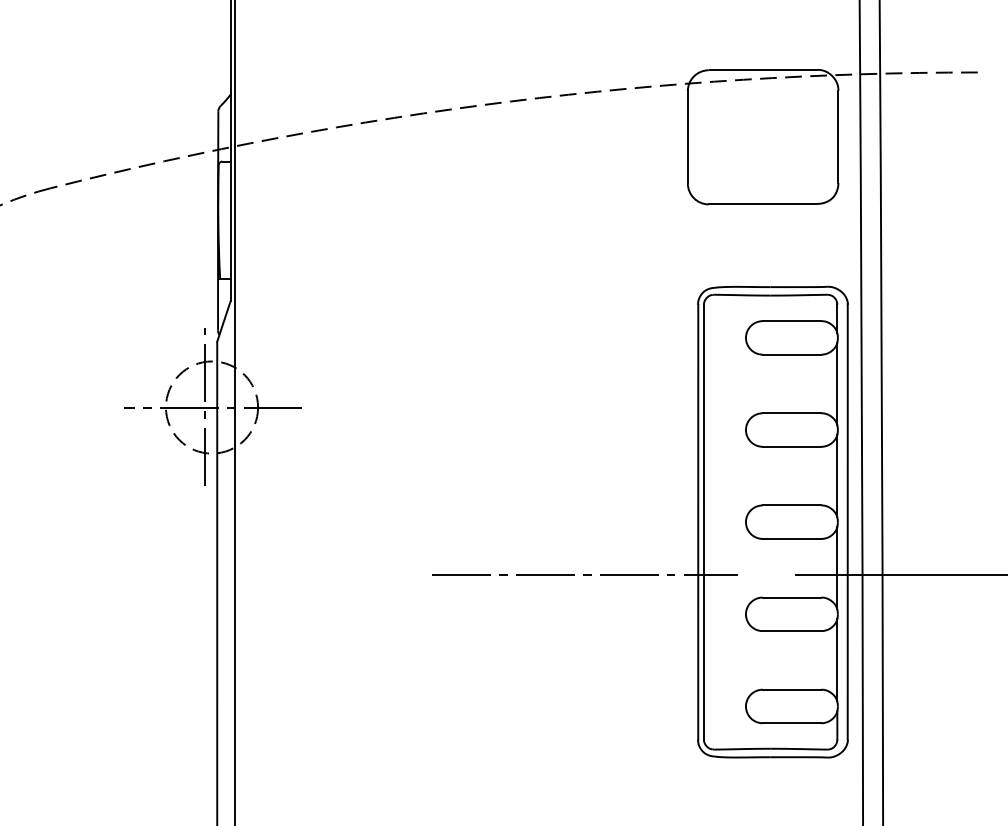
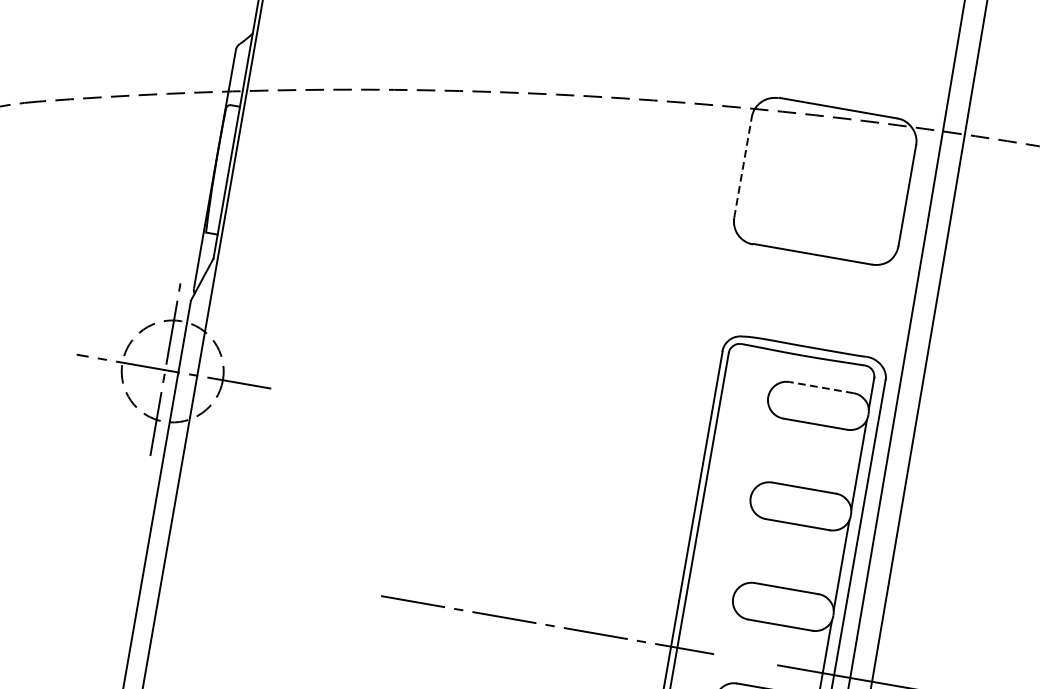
line: (687, 136) -> (742, 166), solid -> dashed
line: (791, 321) -> (821, 387), solid -> dashed

